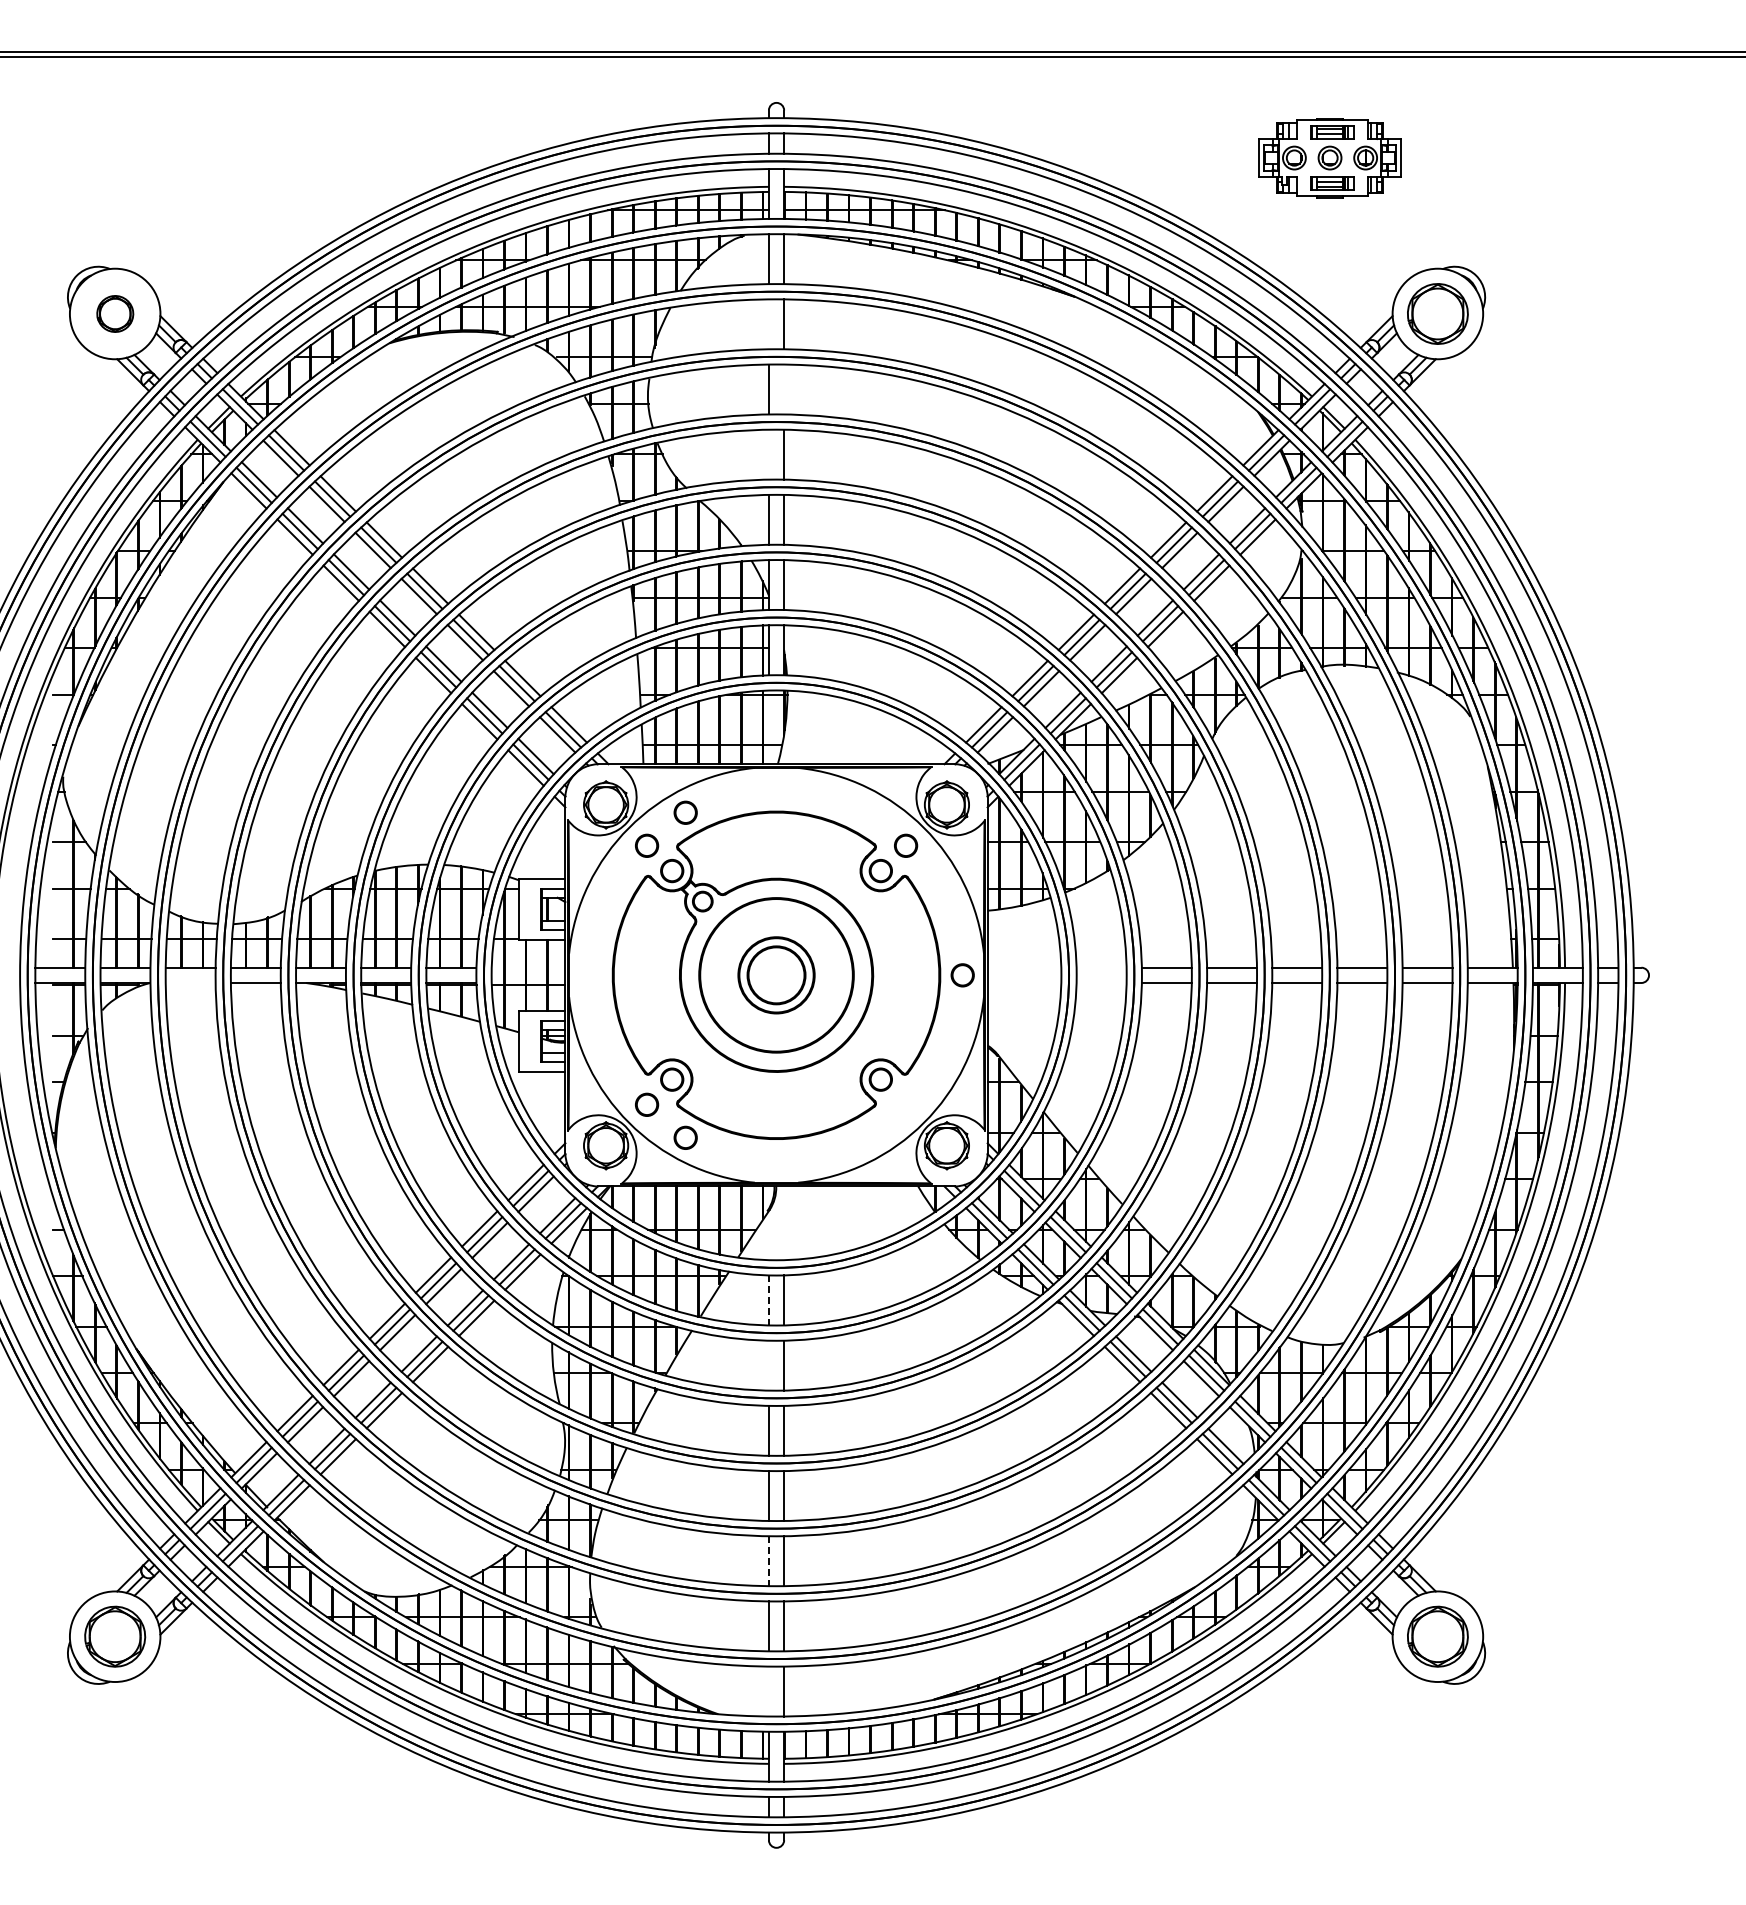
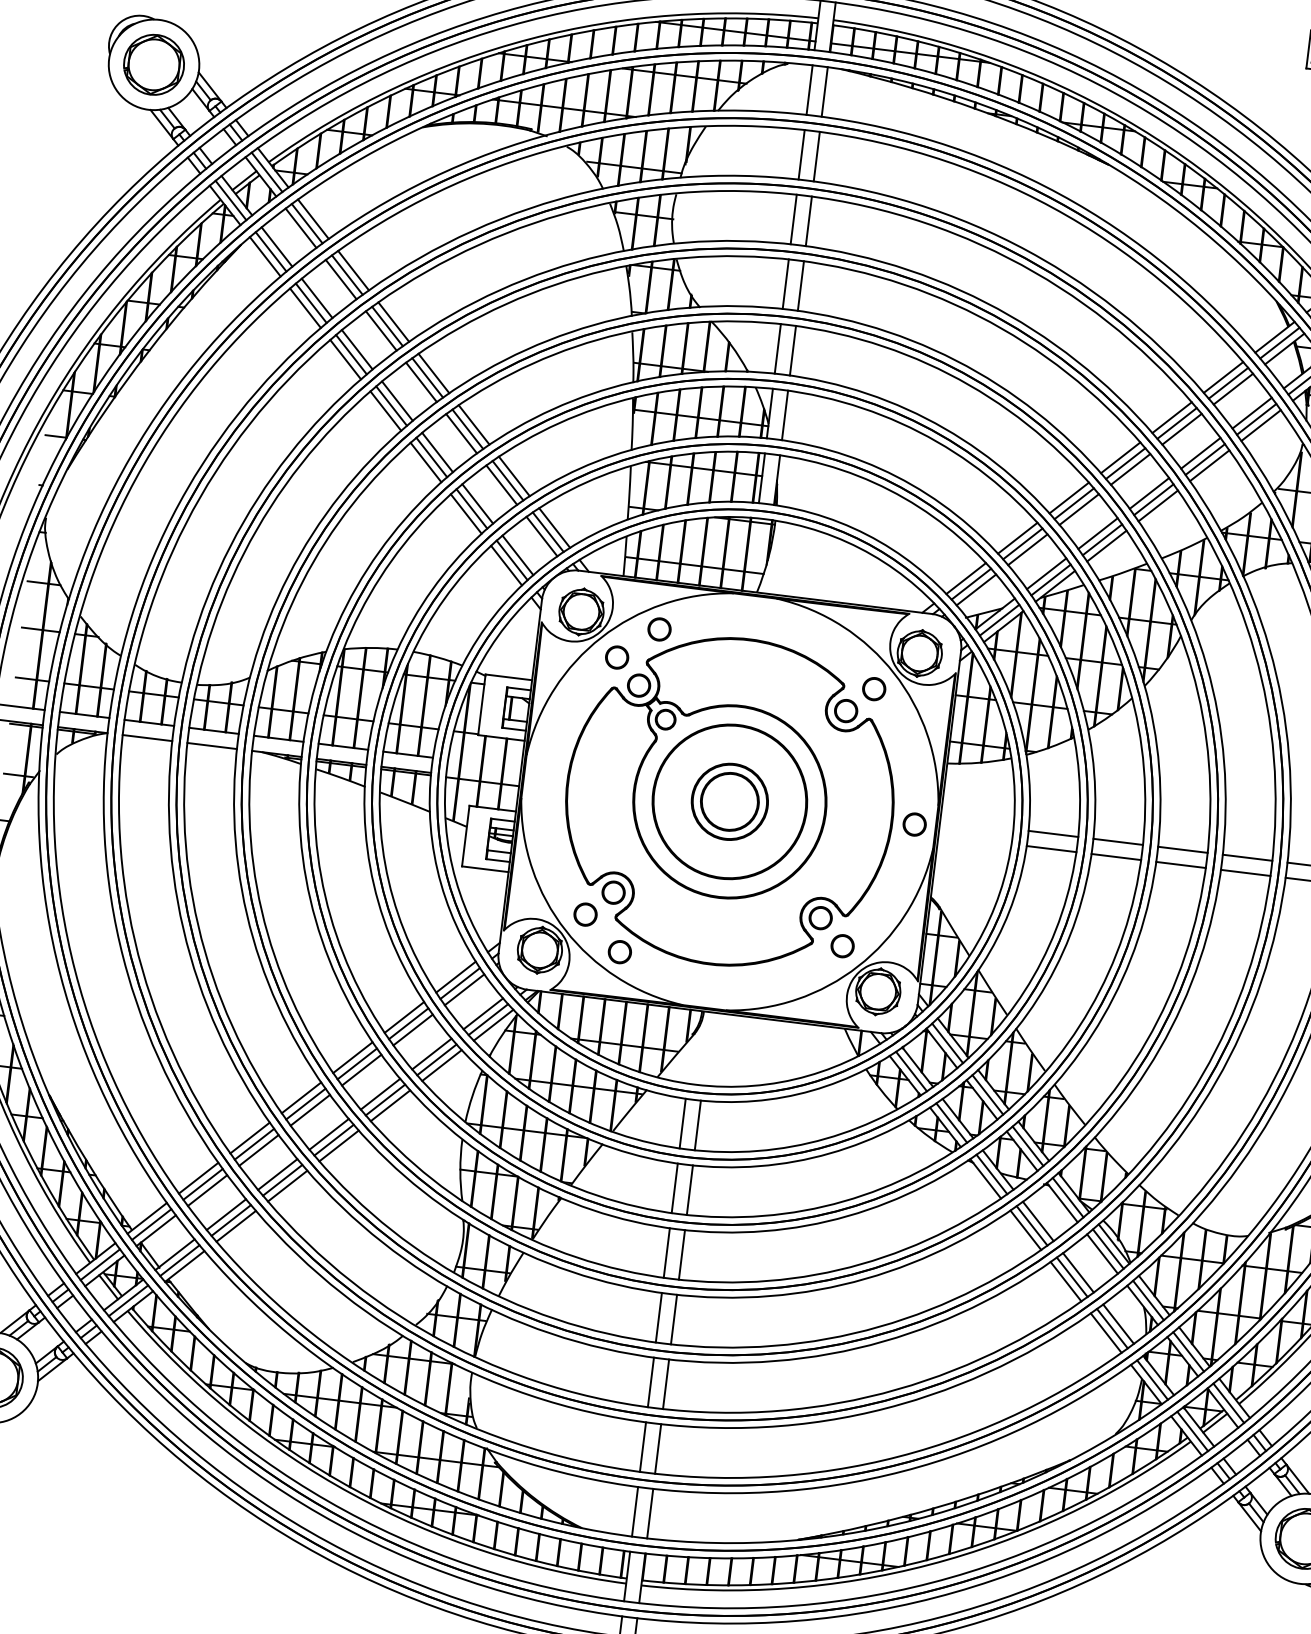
part: (115, 313) -> (154, 64), size x1.67
line: (768, 324) -> (801, 154), added
line: (784, 389) -> (809, 221), added
line: (768, 454) -> (785, 283), added
line: (1101, 967) -> (1053, 833), added
line: (190, 982) -> (147, 737), added
line: (1101, 982) -> (1051, 848), added
part: (906, 1104) -> (843, 945), added
line: (768, 1300) -> (682, 1123), dashed -> solid
line: (768, 1365) -> (674, 1188), added
line: (768, 1561) -> (650, 1382), dashed -> solid
line: (768, 1691) -> (634, 1511), added

